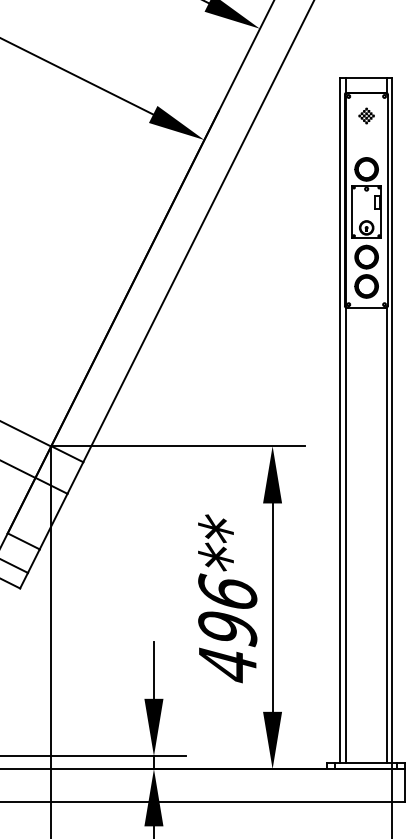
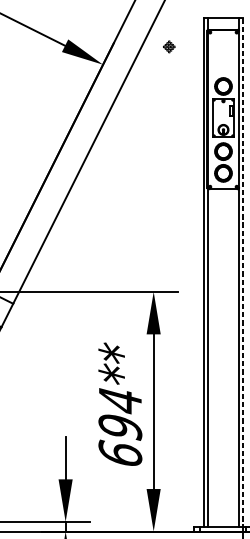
part: (366, 115) -> (169, 46), moved
line: (392, 420) -> (242, 272), solid -> dashed
text: (227, 628) -> (120, 427), 496** -> 694**

